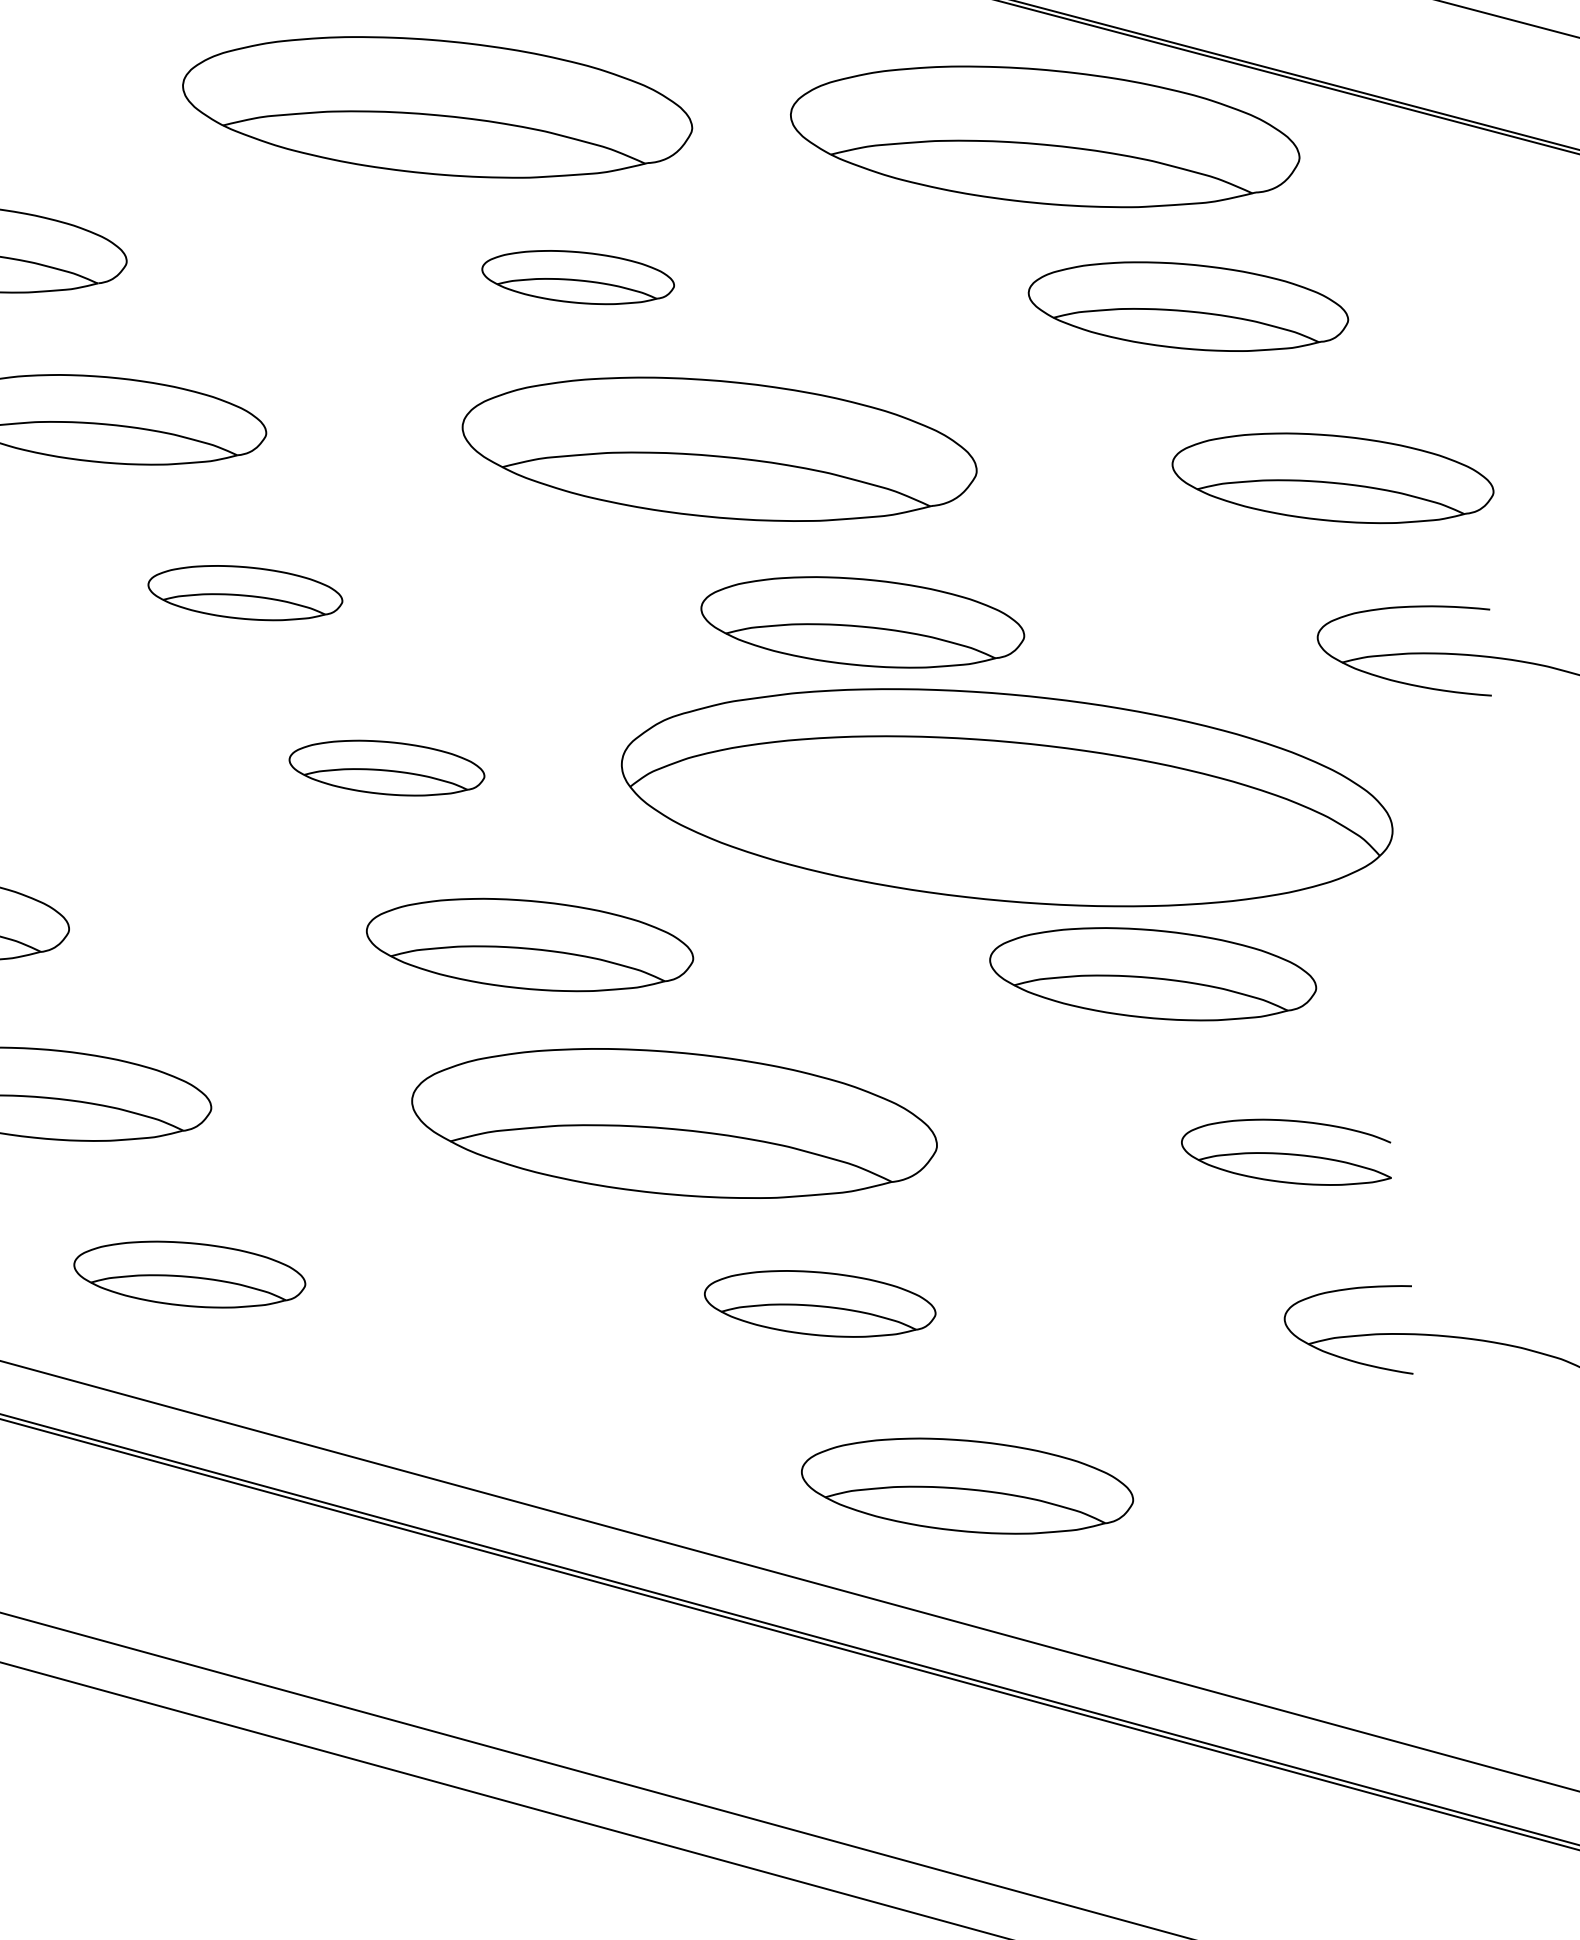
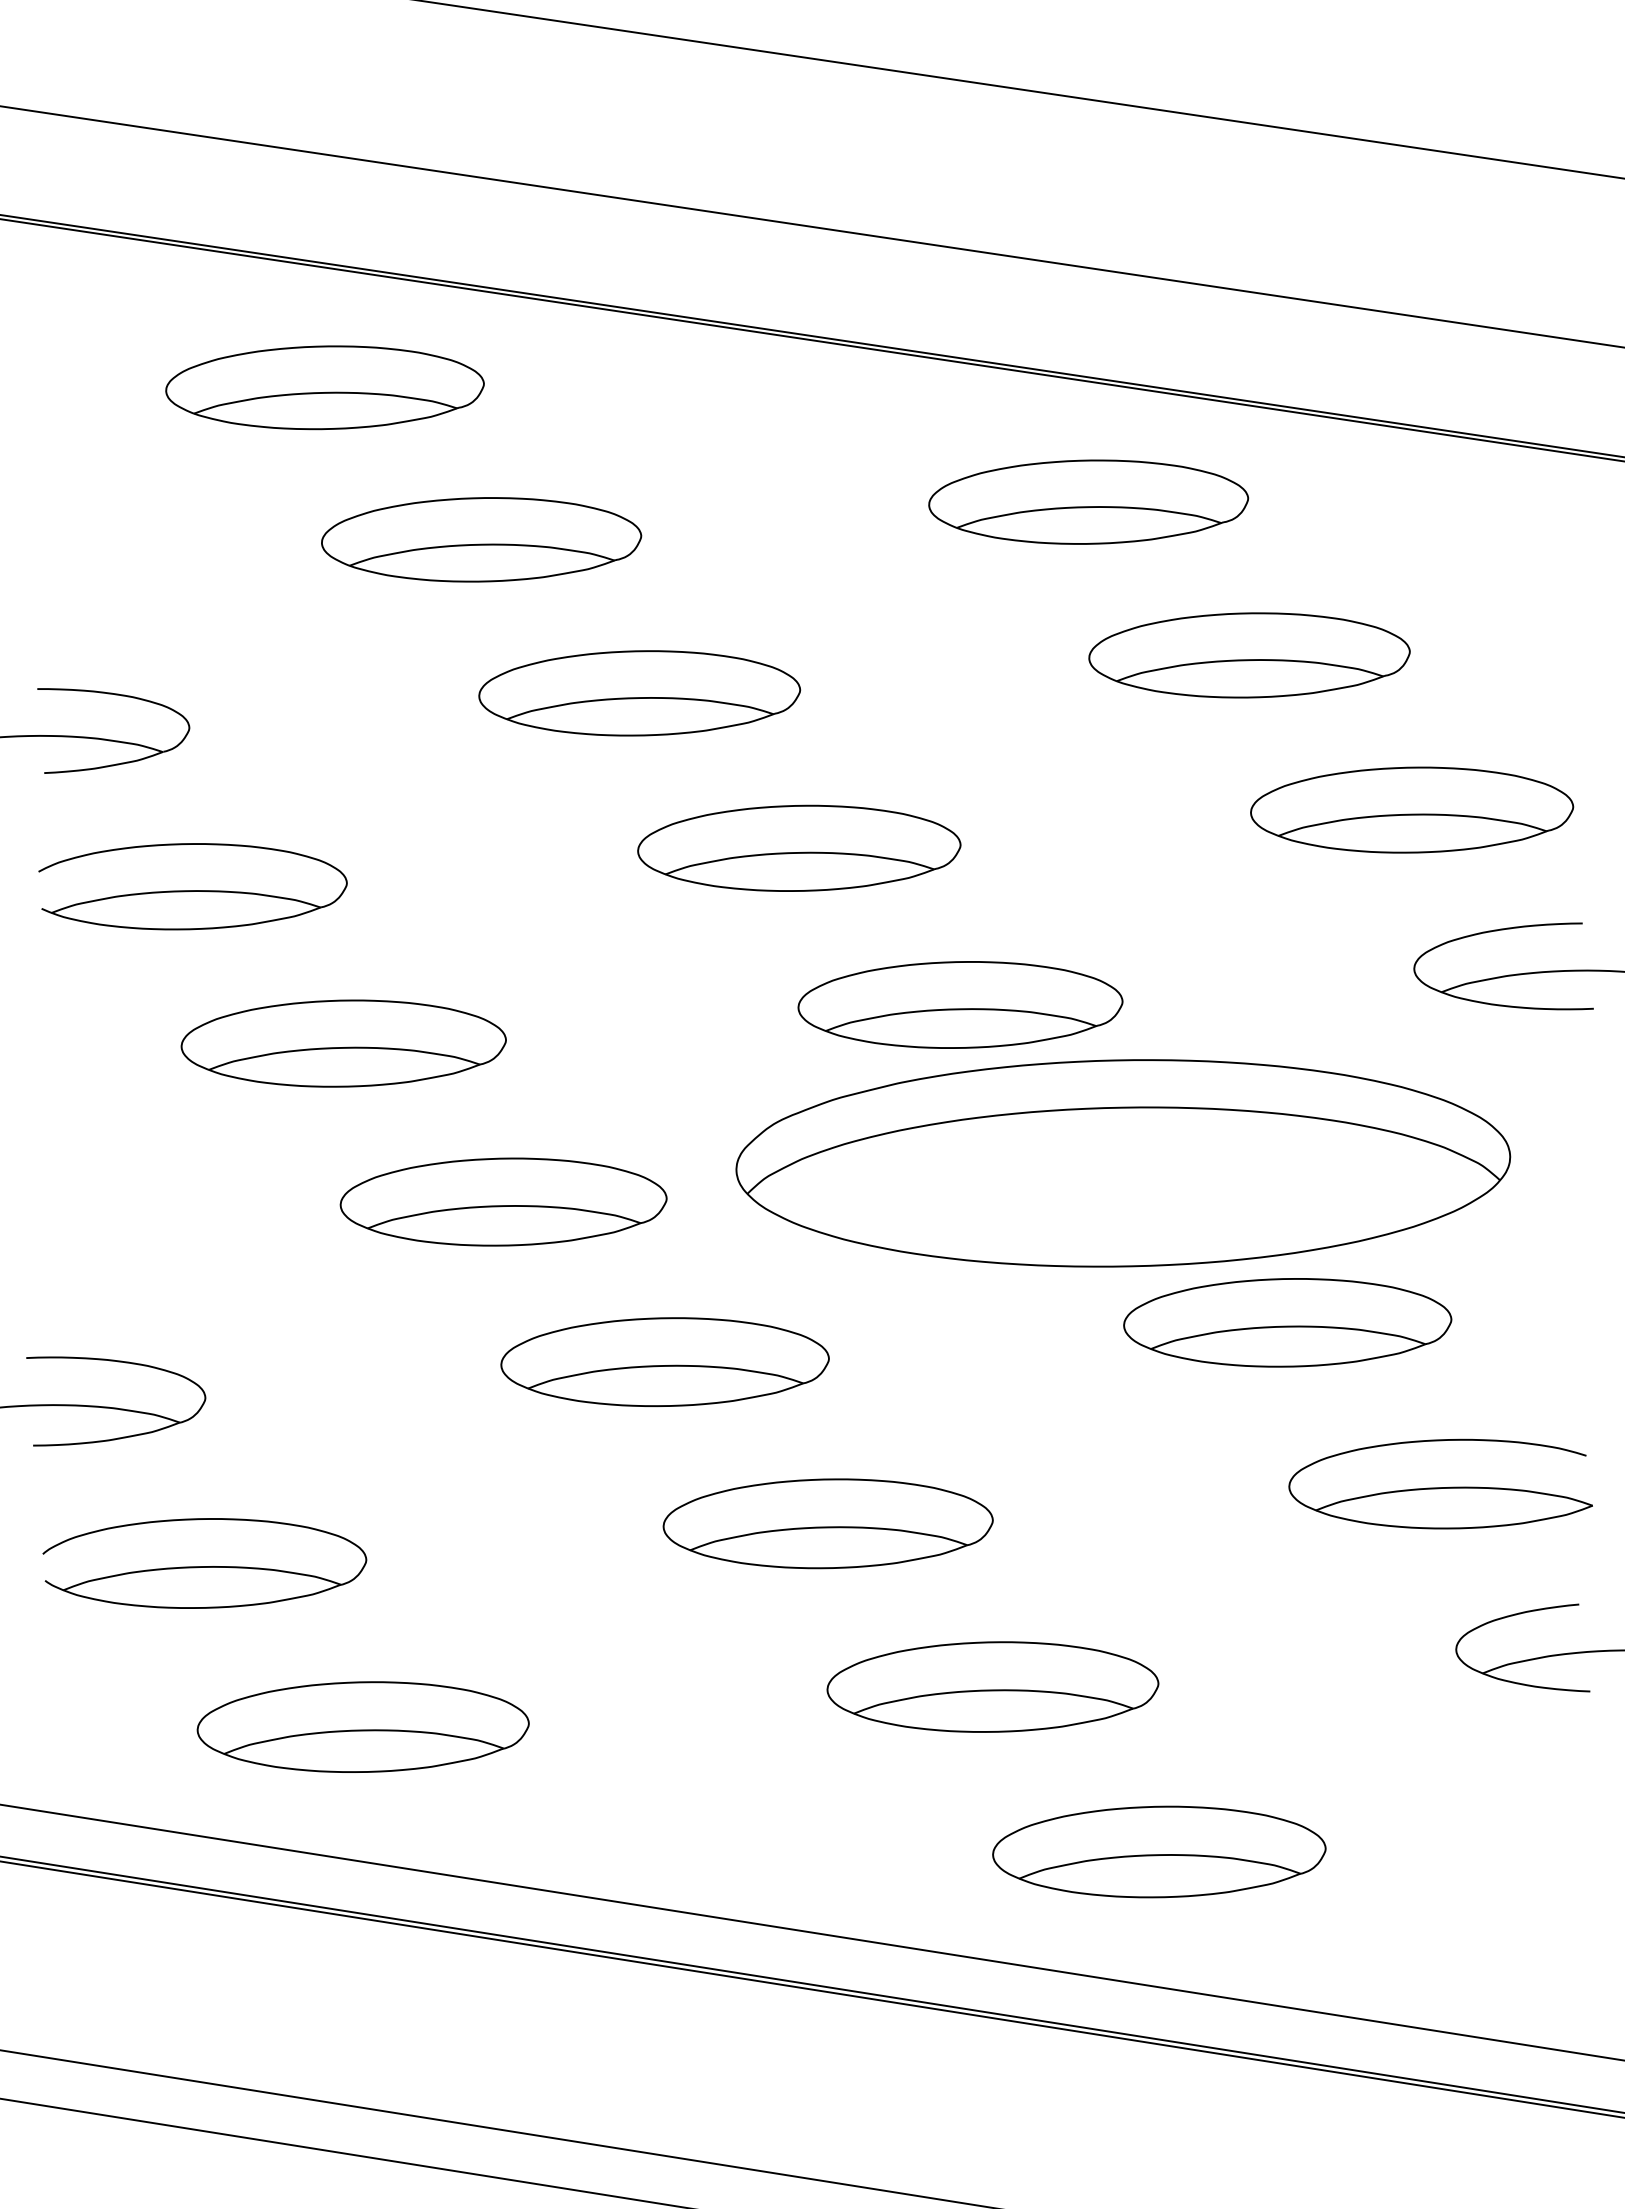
part: (437, 107) -> (481, 539), size x0.62
part: (1045, 136) -> (1088, 501), size x0.62
part: (577, 277) -> (639, 693), size x1.67
part: (720, 448) -> (799, 847), size x0.62
part: (245, 592) -> (343, 1043), size x1.67
part: (386, 767) -> (503, 1201), size x1.67
part: (673, 1123) -> (827, 1523), size x0.62
part: (1287, 1150) -> (1440, 1483), size x1.43
part: (189, 1273) -> (362, 1726), size x1.43
part: (819, 1303) -> (992, 1686), size x1.43

